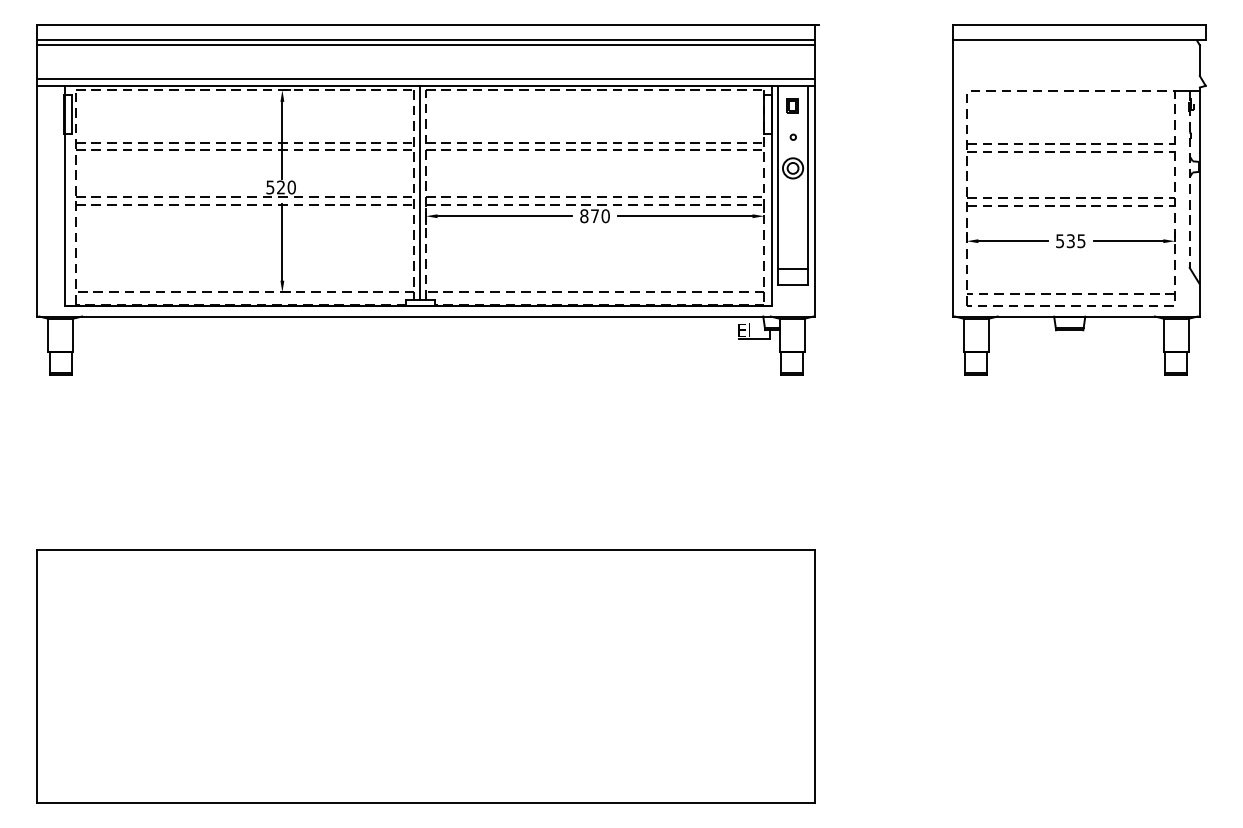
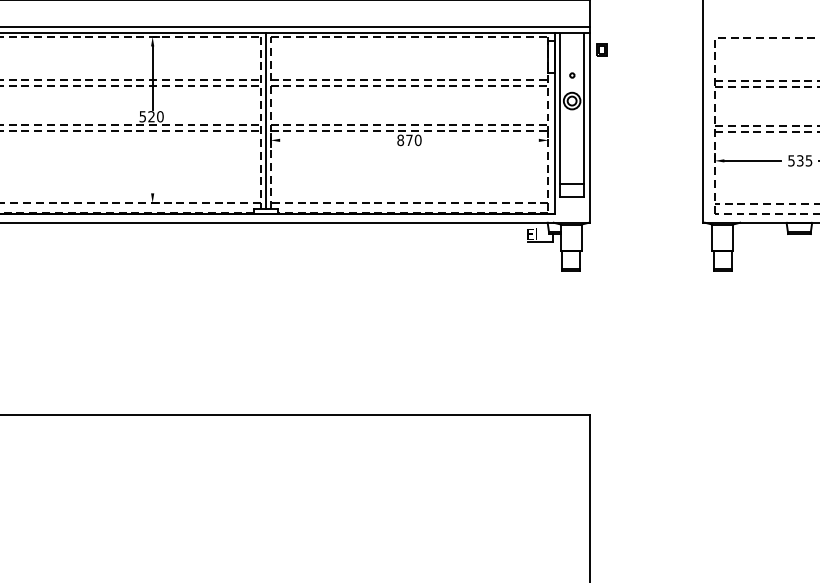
part: (792, 105) -> (602, 49), moved
line: (504, 216) -> (335, 140), removed
line: (685, 216) -> (483, 140), removed
line: (282, 241) -> (152, 161), removed

